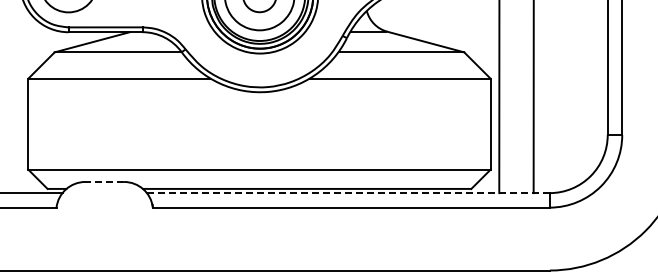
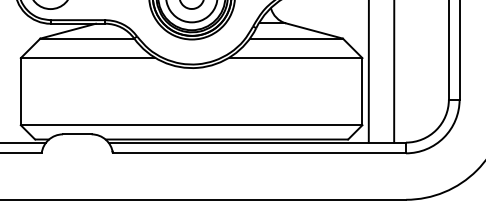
line: (104, 181) -> (77, 134), dashed -> solid
line: (347, 193) -> (256, 142), dashed -> solid

